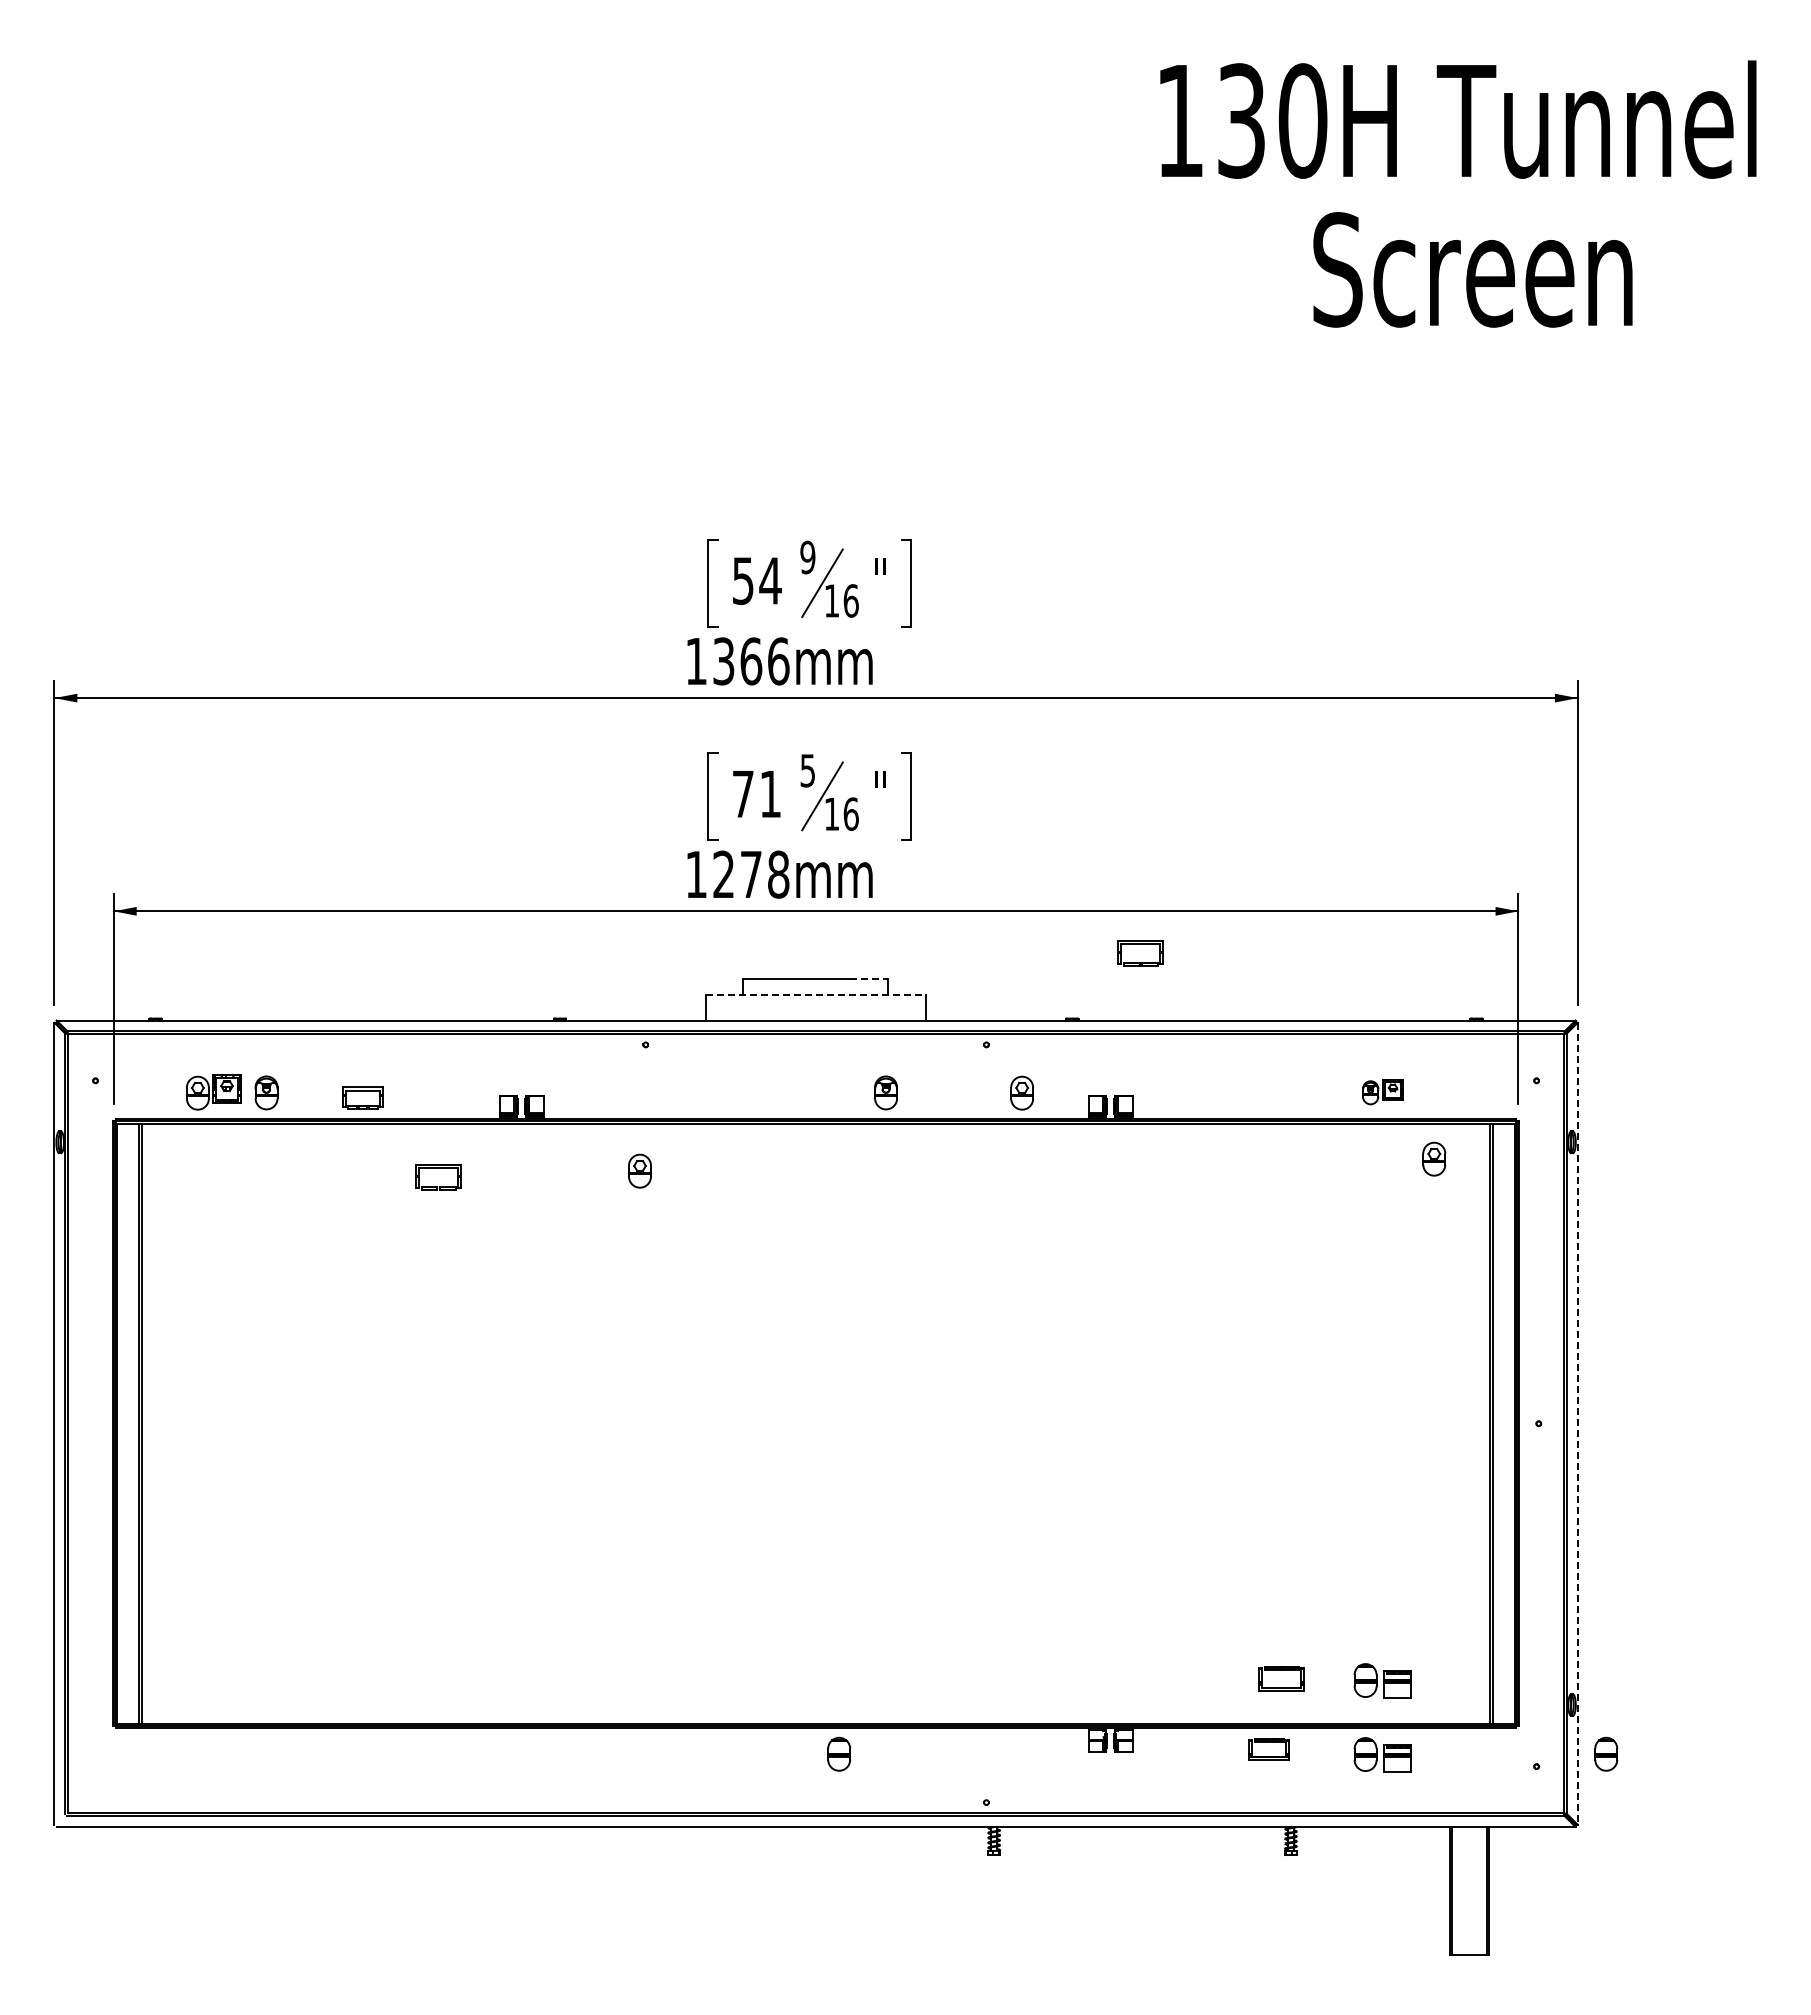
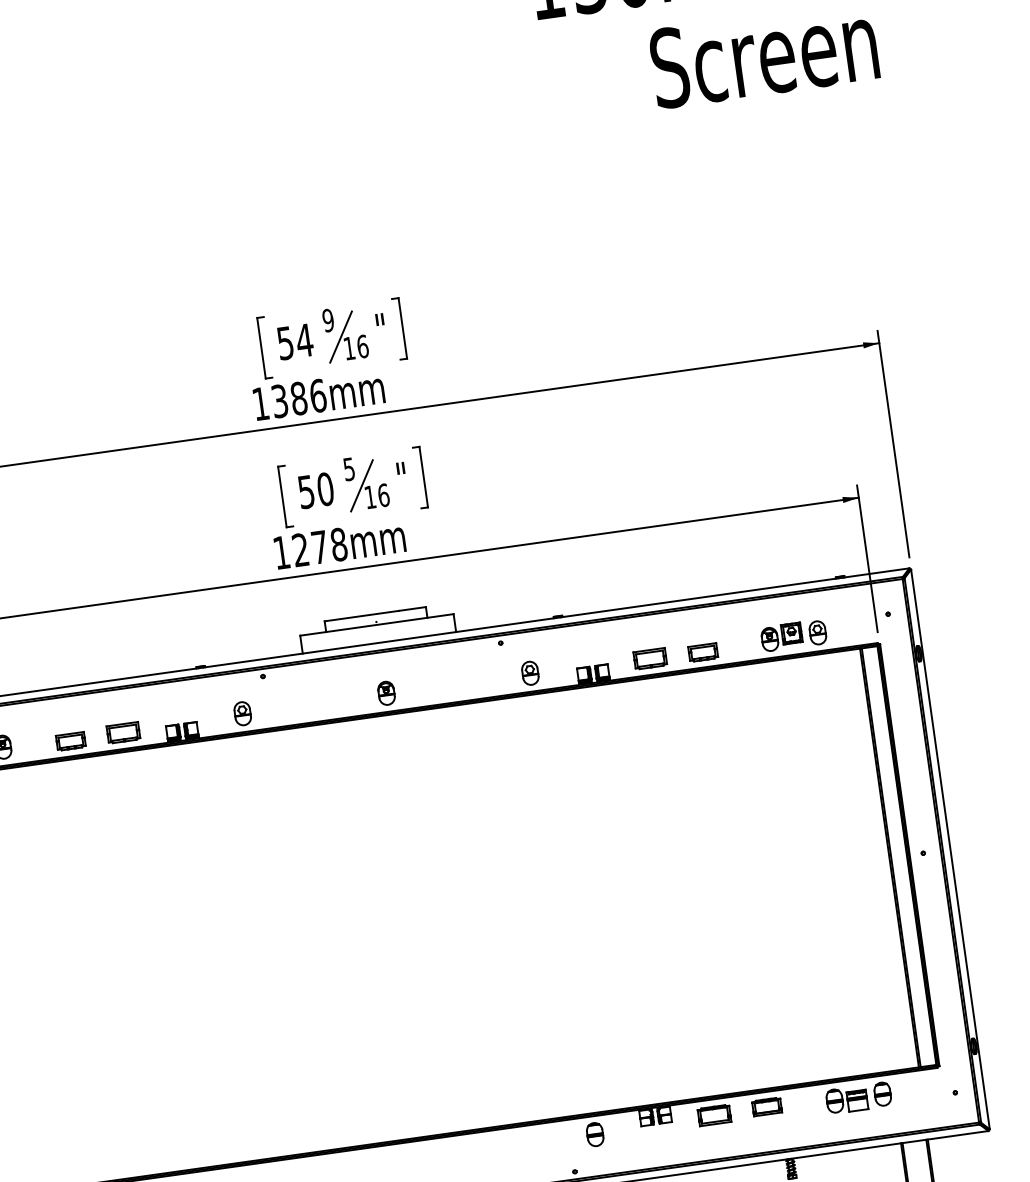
text: (751, 661) -> (299, 398), 1366mm -> 1386mm
text: (757, 794) -> (316, 490), 71 -> 50
part: (1140, 944) -> (649, 652), moved
line: (869, 979) -> (412, 608), dashed -> solid
line: (816, 994) -> (377, 624), dashed -> solid
part: (885, 1092) -> (386, 693), moved
part: (1382, 1092) -> (781, 637), size x1.43
part: (1268, 1097) -> (702, 652), added
part: (1434, 1158) -> (818, 632), moved
part: (438, 1168) -> (122, 726), moved
part: (639, 1170) -> (242, 713), moved
line: (1577, 1424) -> (950, 850), dashed -> solid
part: (1281, 1670) -> (713, 1109), moved
part: (1382, 1680) -> (839, 1047), removed
part: (838, 1753) -> (594, 1134), moved
part: (1606, 1753) -> (882, 1093), moved

